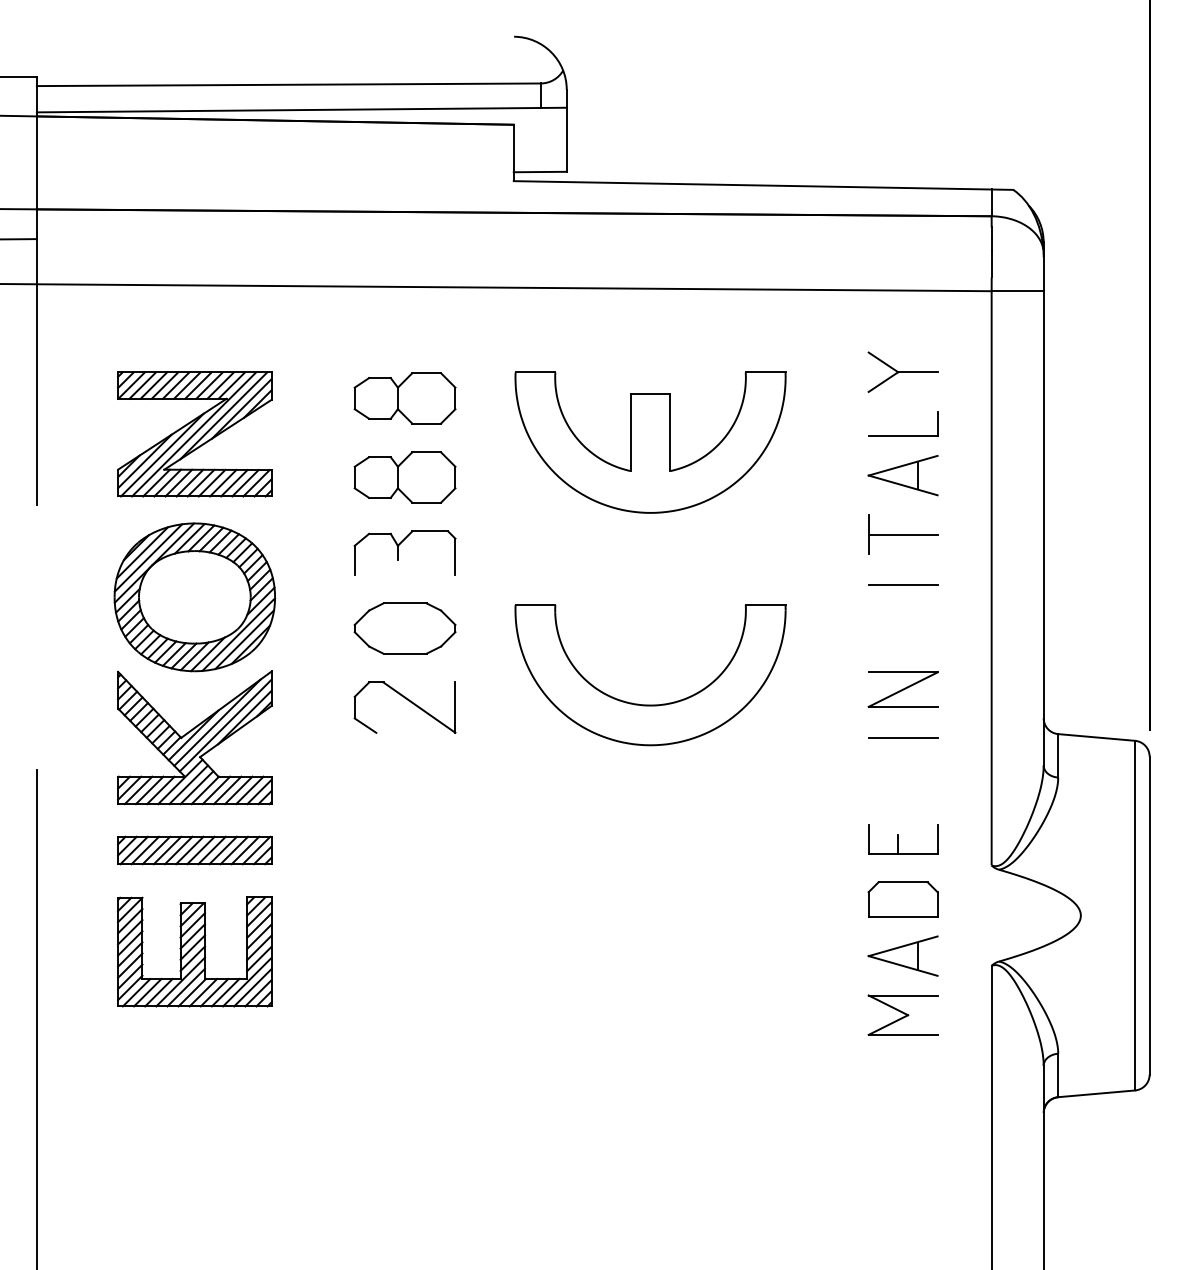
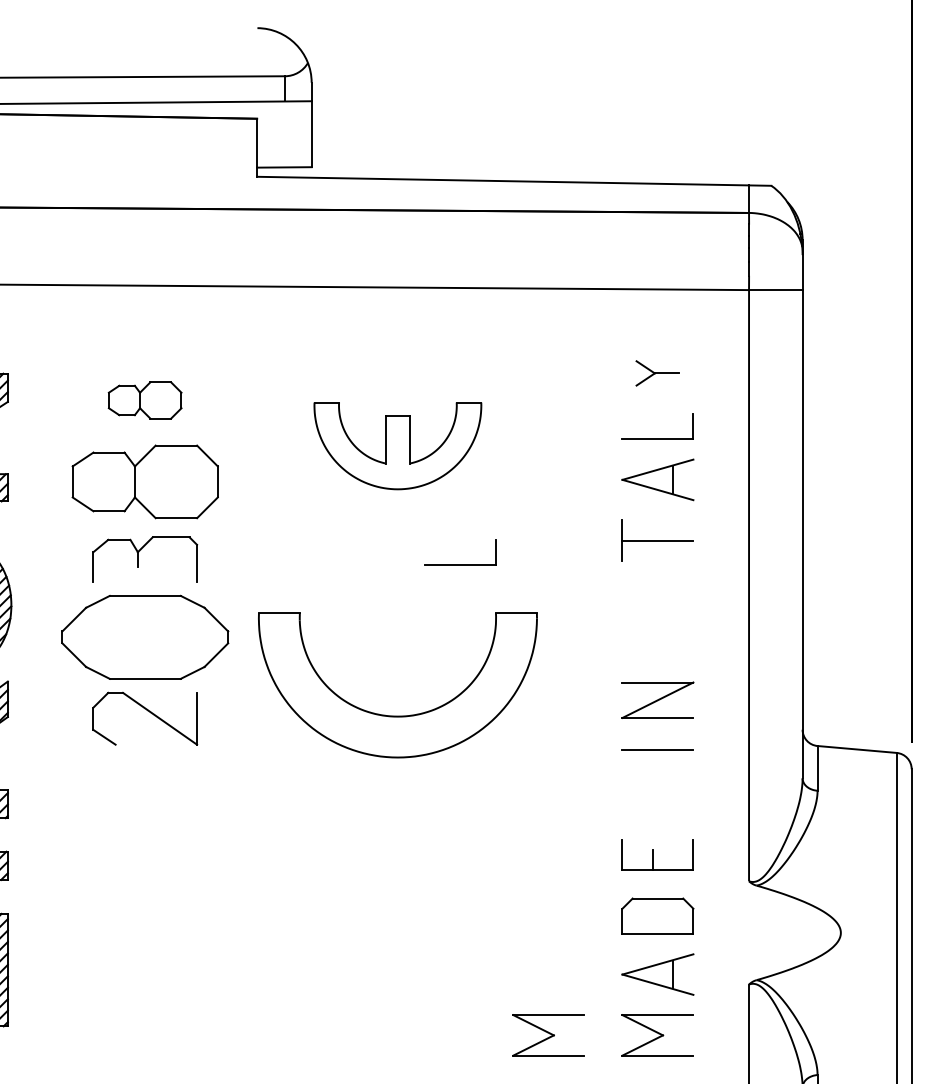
part: (902, 371) -> (657, 372), size x0.6
part: (404, 398) -> (144, 400), size x0.7
part: (650, 442) -> (397, 445), size x0.6
part: (404, 477) -> (144, 481), size x1.4
part: (711, 557) -> (460, 564), added
line: (902, 585) -> (657, 593), removed
part: (404, 628) -> (144, 637), size x1.6
part: (796, 1014) -> (548, 1034), added

